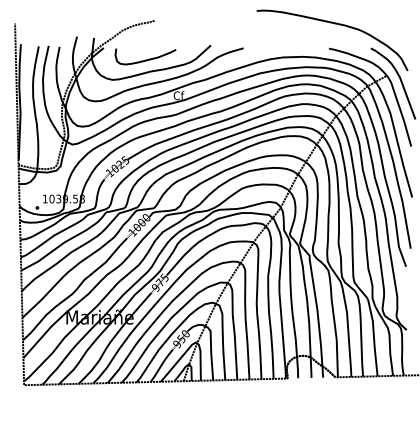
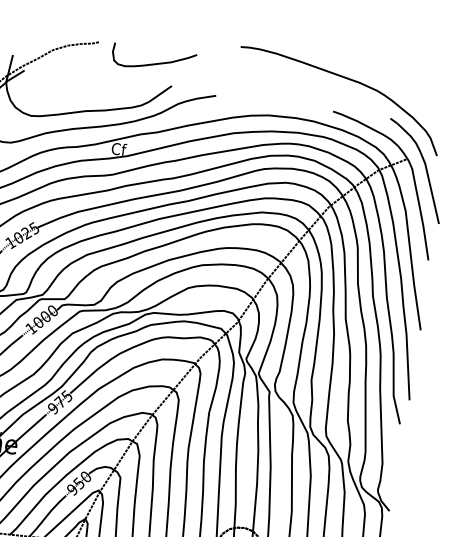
curve: (145, 59) -> (153, 62), moved

